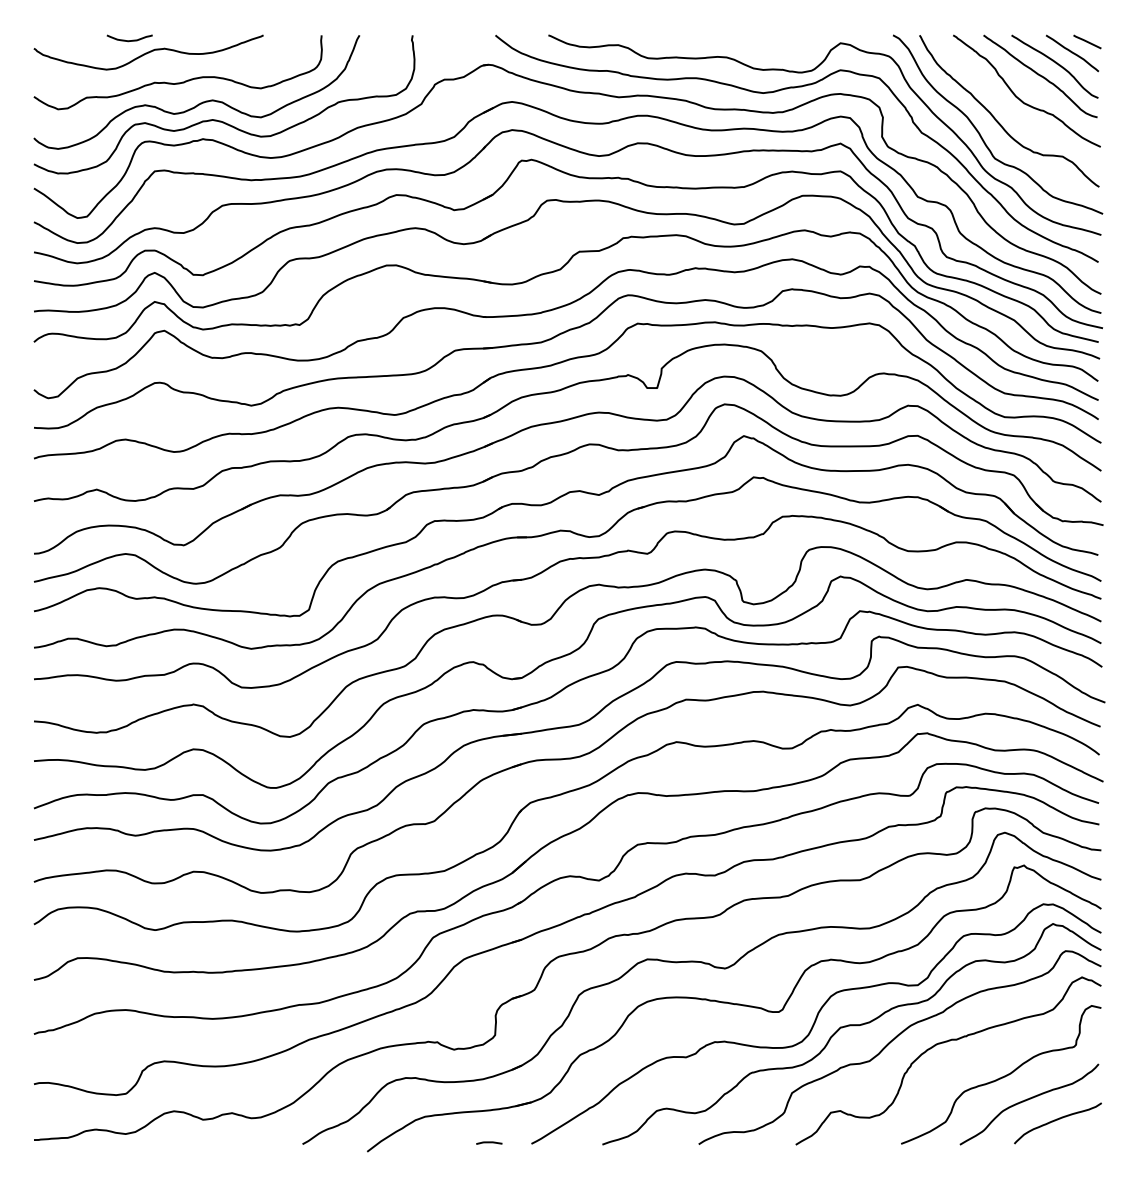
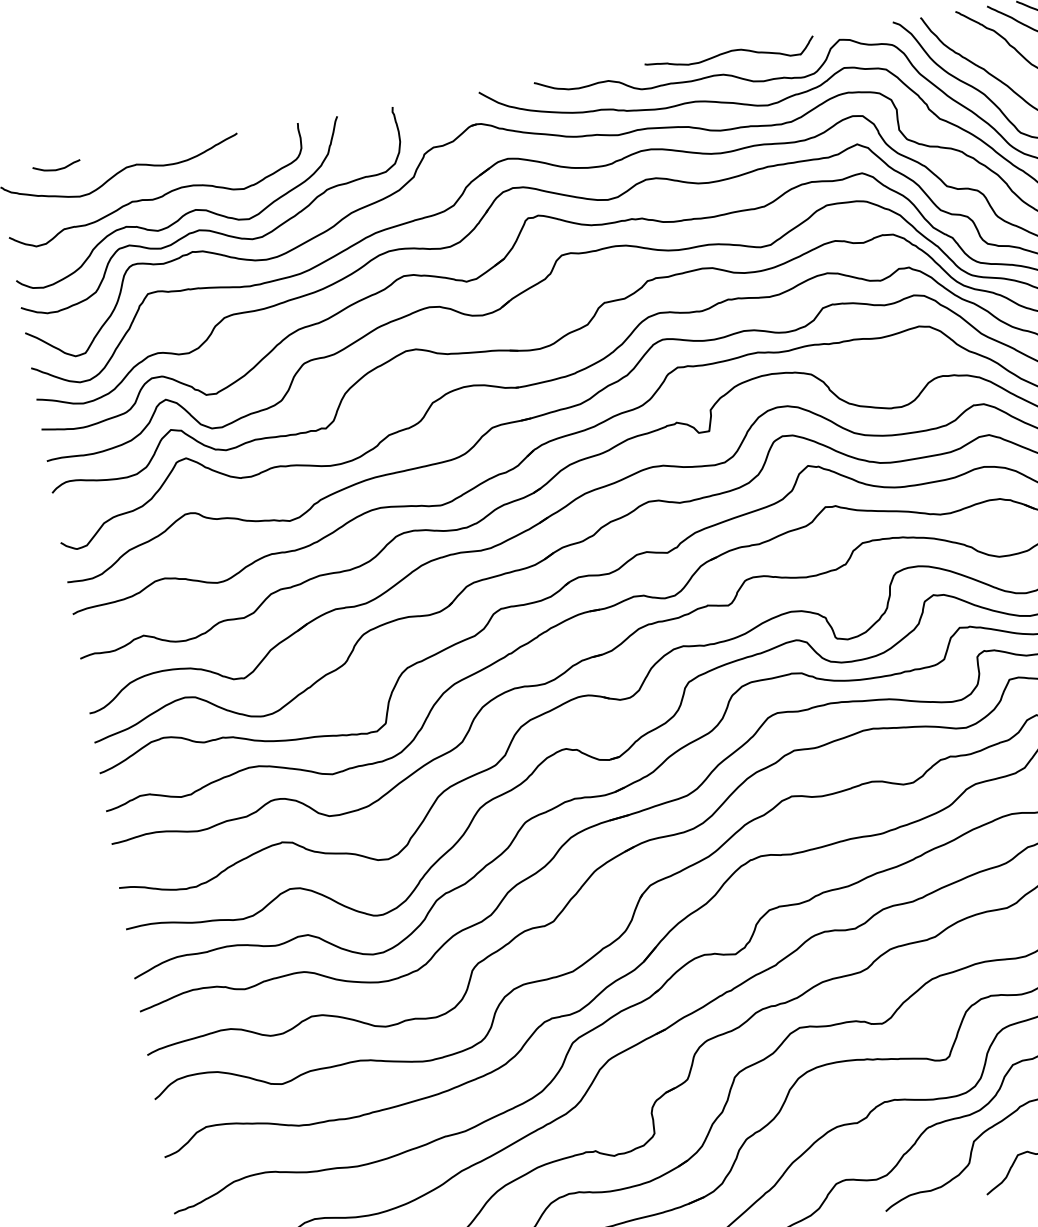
curve: (733, 38) -> (727, 53), added
curve: (129, 40) -> (56, 169), moved

